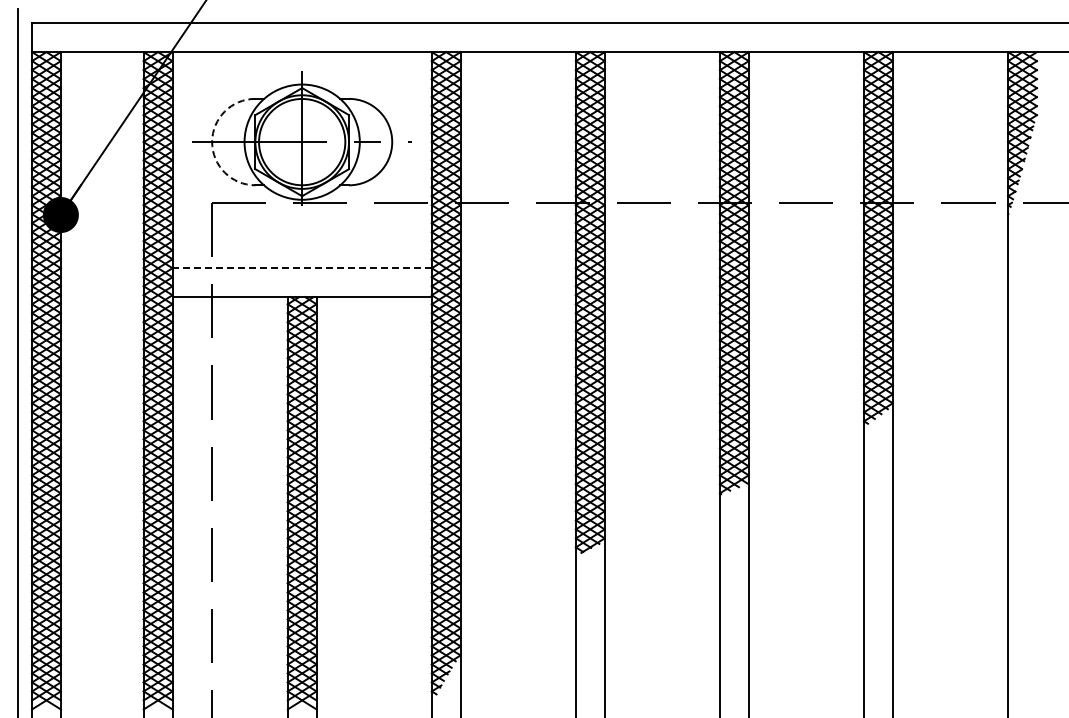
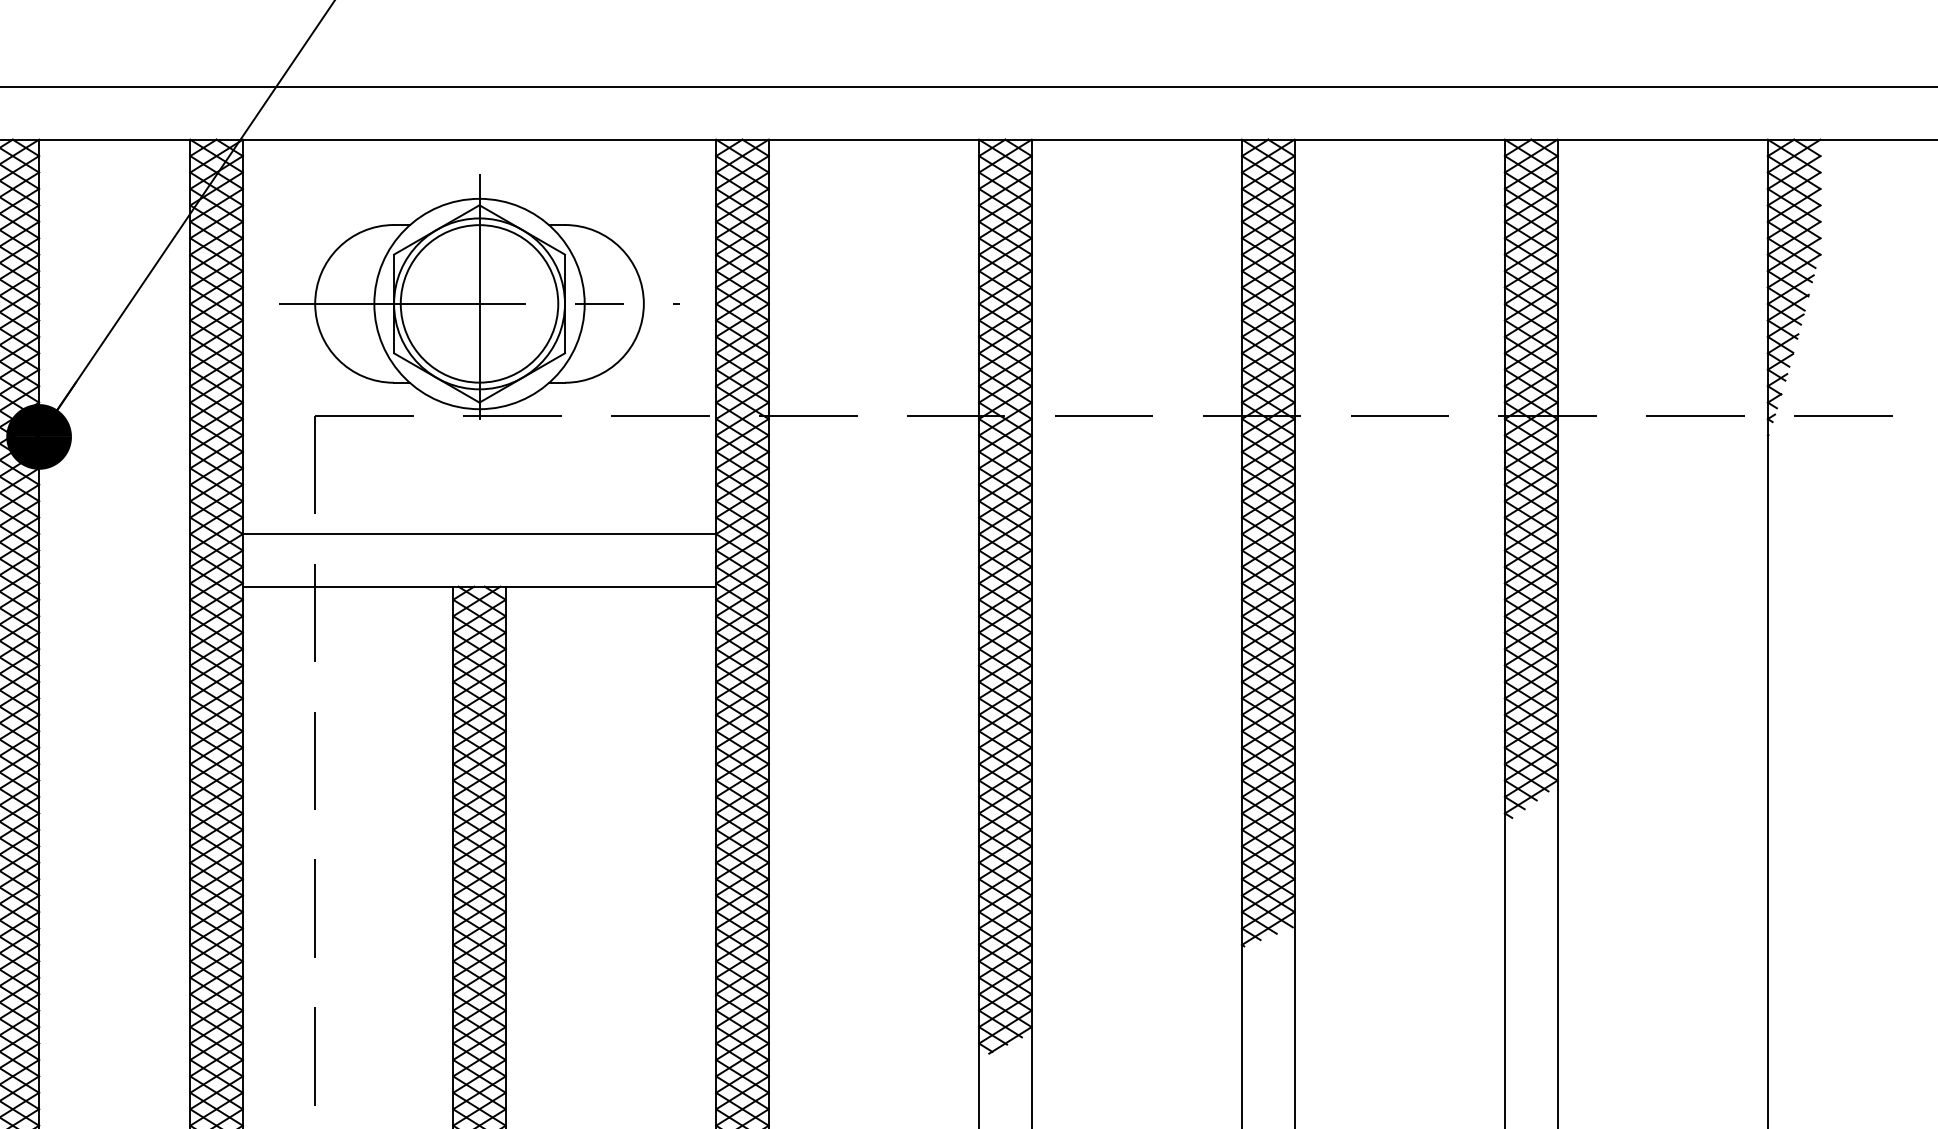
arc: (212, 142) -> (315, 304), dashed -> solid
line: (302, 268) -> (480, 534), dashed -> solid

